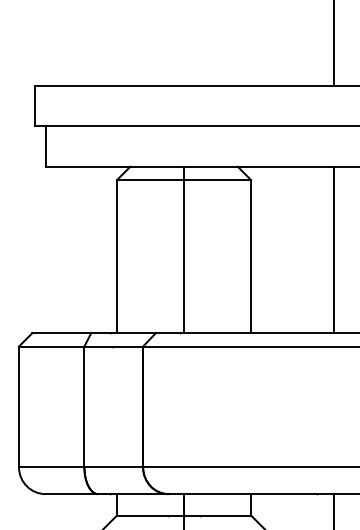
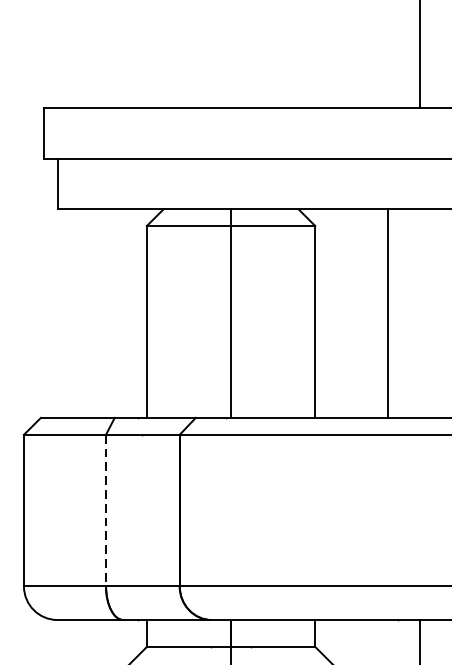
line: (334, 249) -> (388, 313), moved
line: (84, 407) -> (106, 511), solid -> dashed

